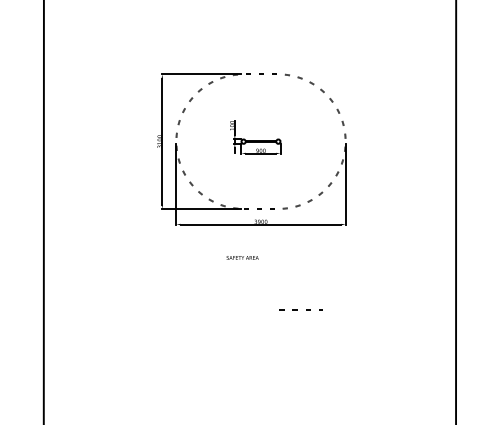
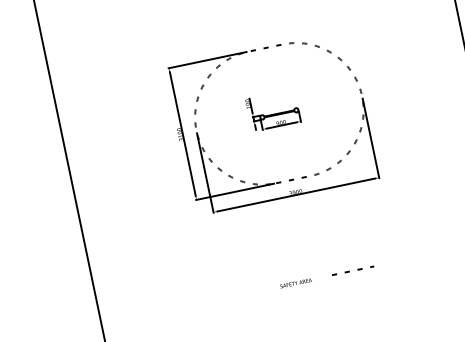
text: (242, 257) -> (295, 282), moved

